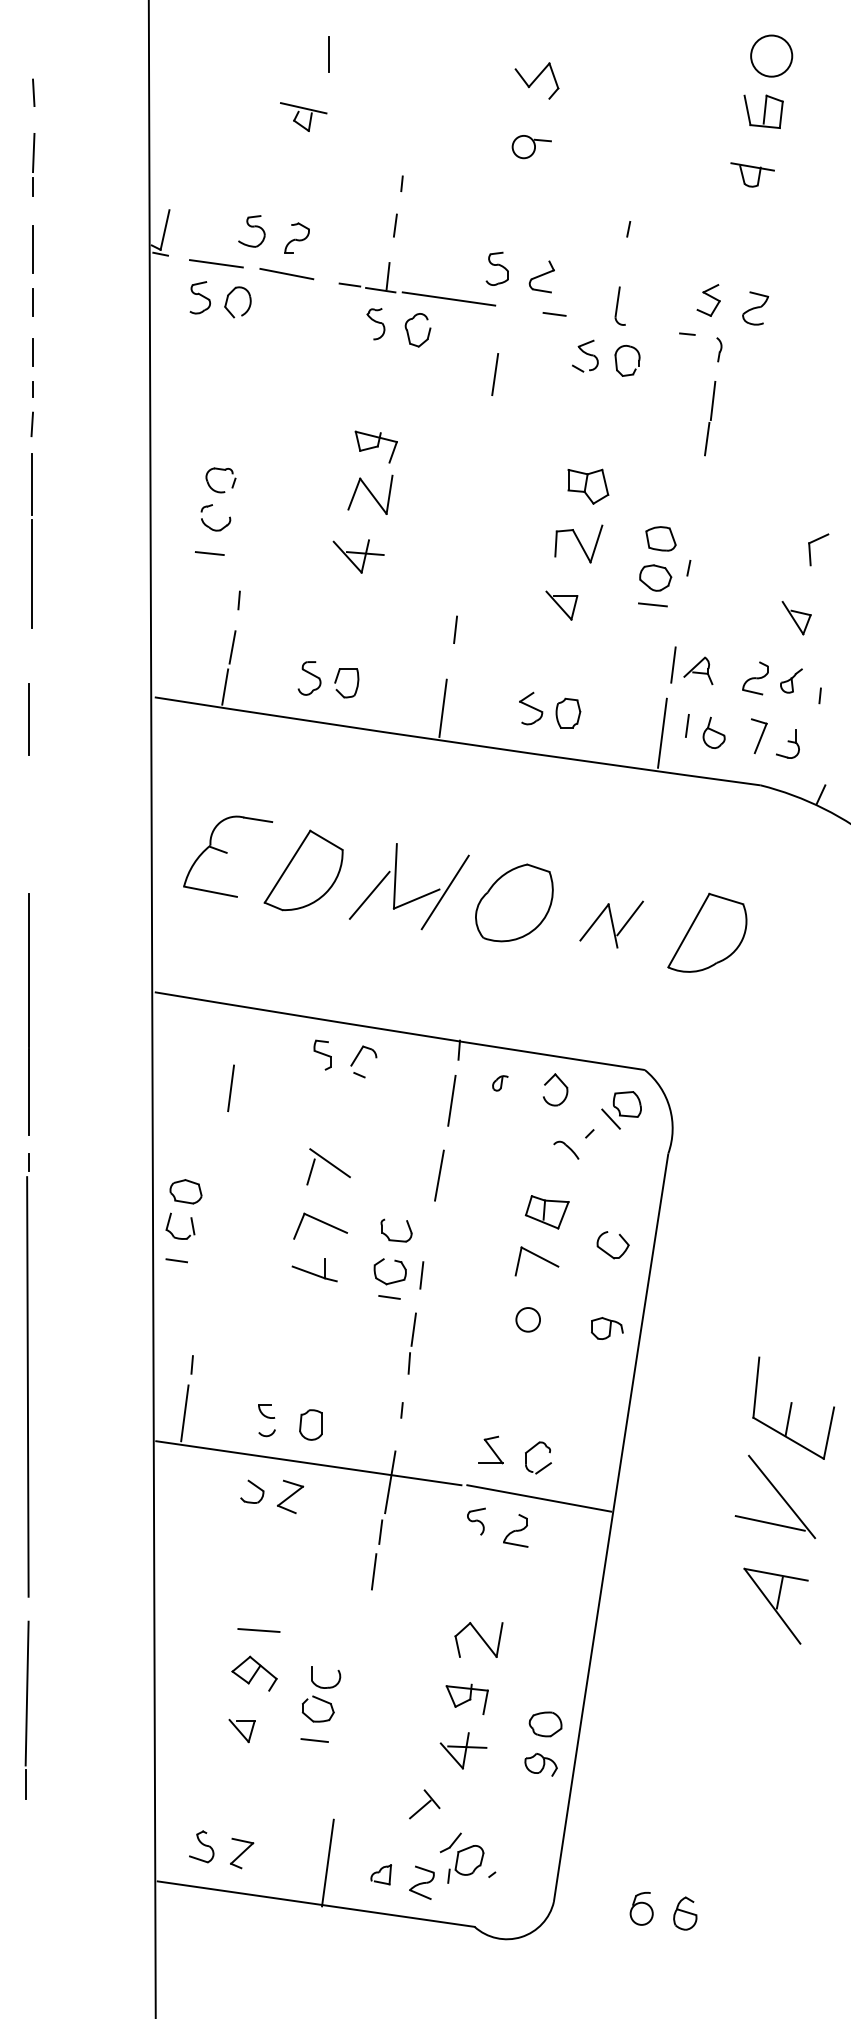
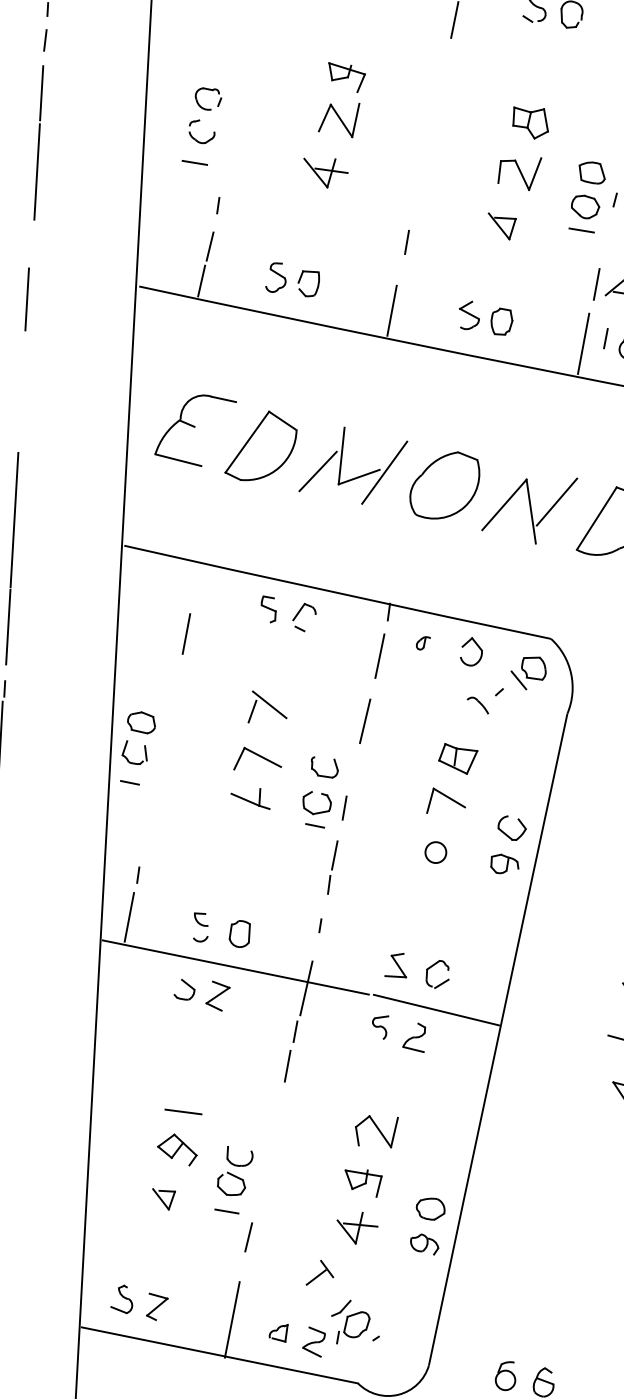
part: (611, 924) -> (529, 509), size x1.67
part: (606, 1251) -> (506, 833), moved
line: (341, 1768) -> (249, 1237), added

